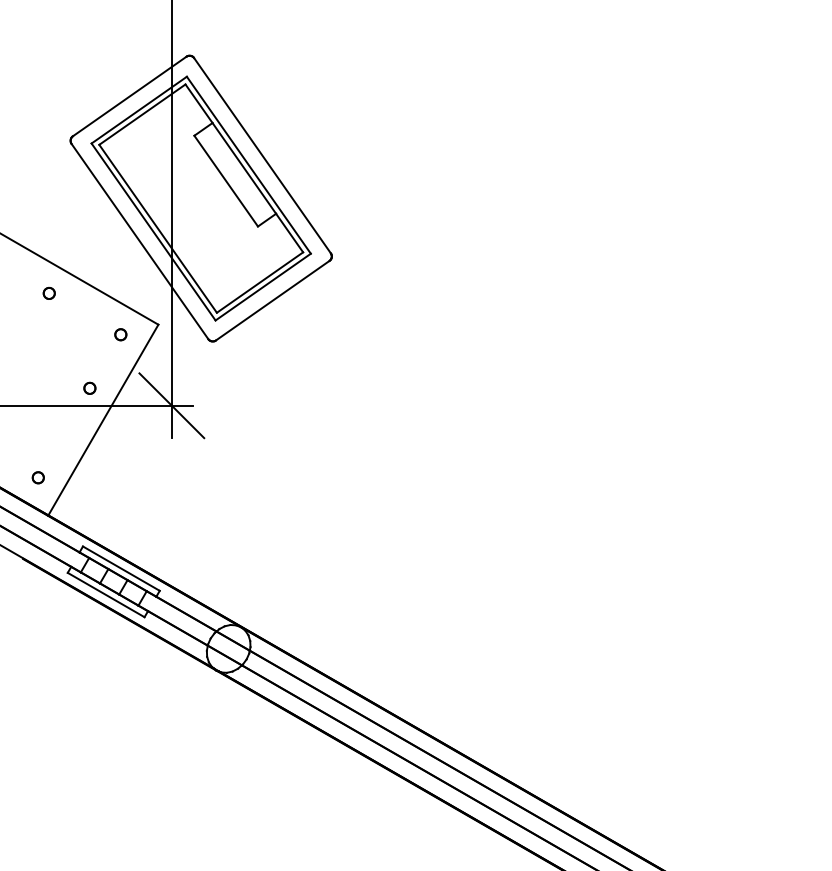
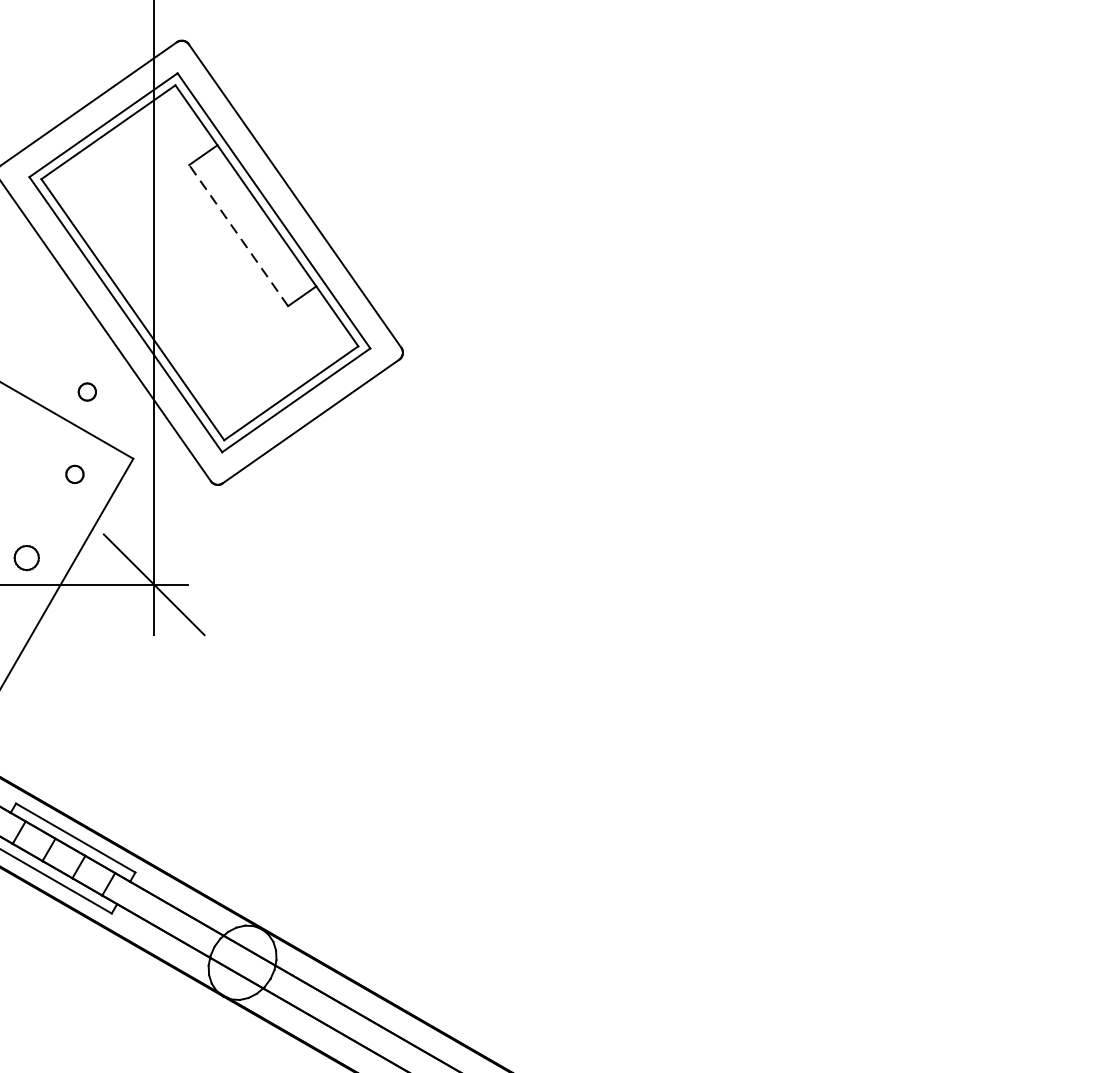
line: (225, 180) -> (237, 234), solid -> dashed
part: (128, 281) -> (86, 391), added
part: (89, 387) -> (26, 556), size x1.4

